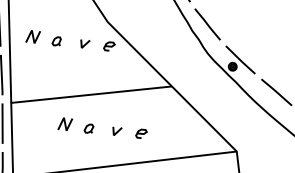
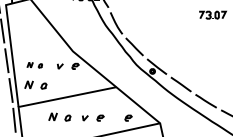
part: (43, 36) -> (34, 64), size x0.7
part: (42, 69) -> (35, 84), added
part: (186, 137) -> (128, 117), added

